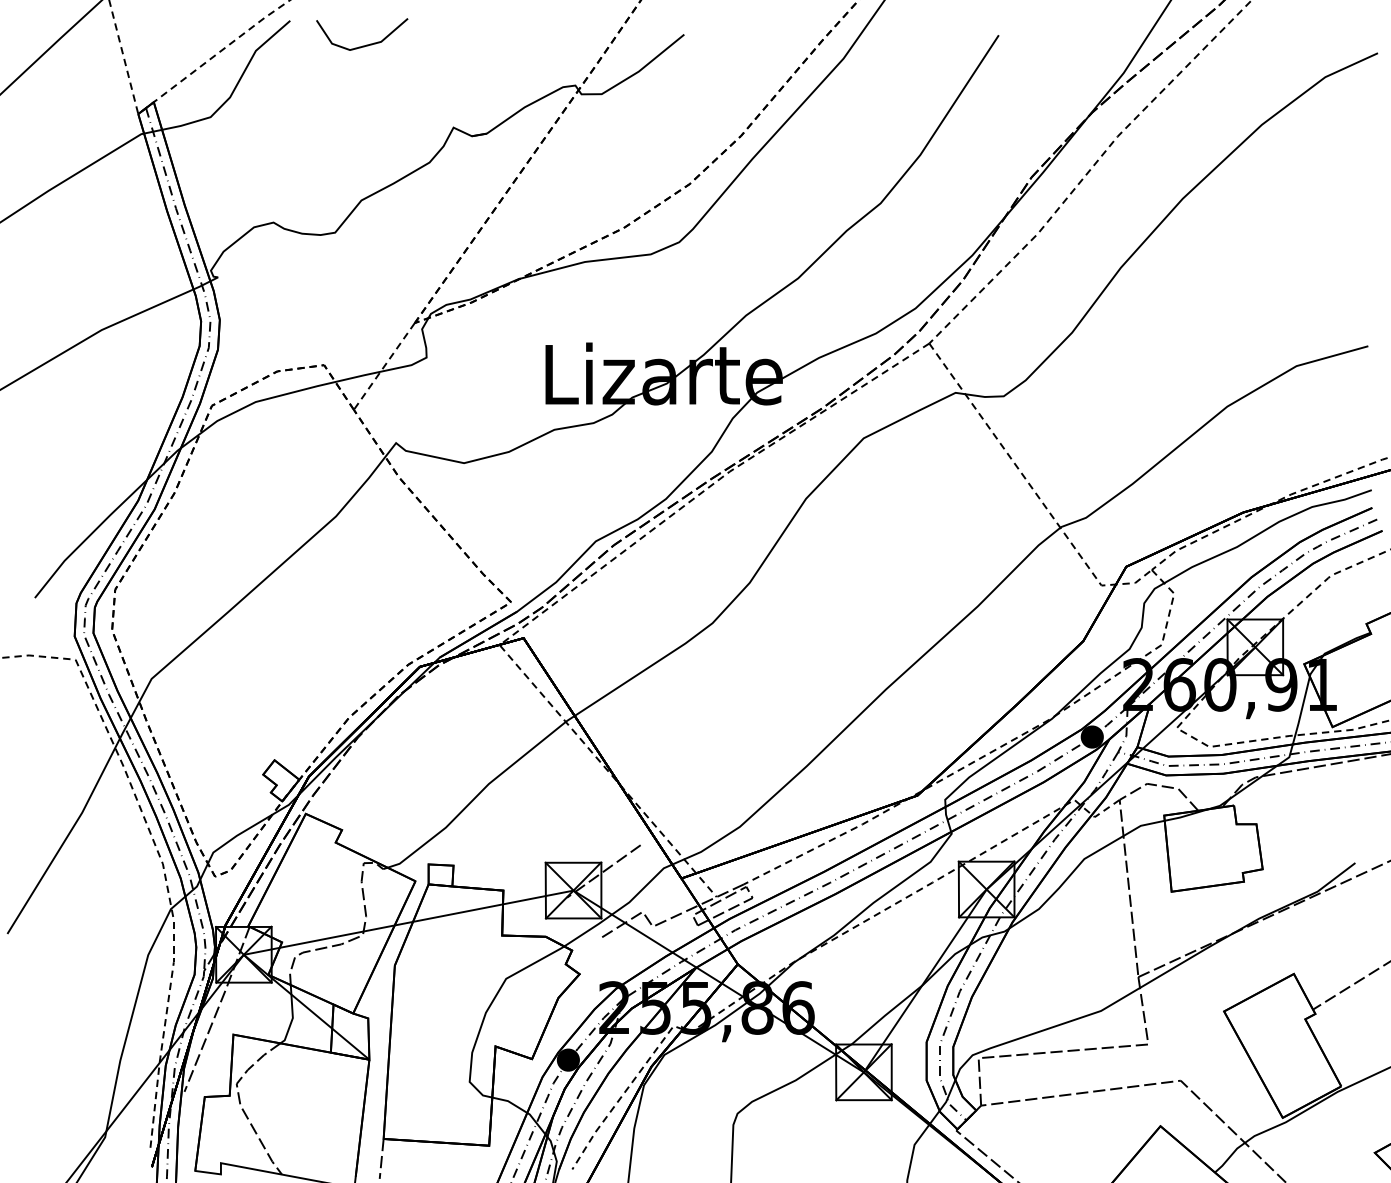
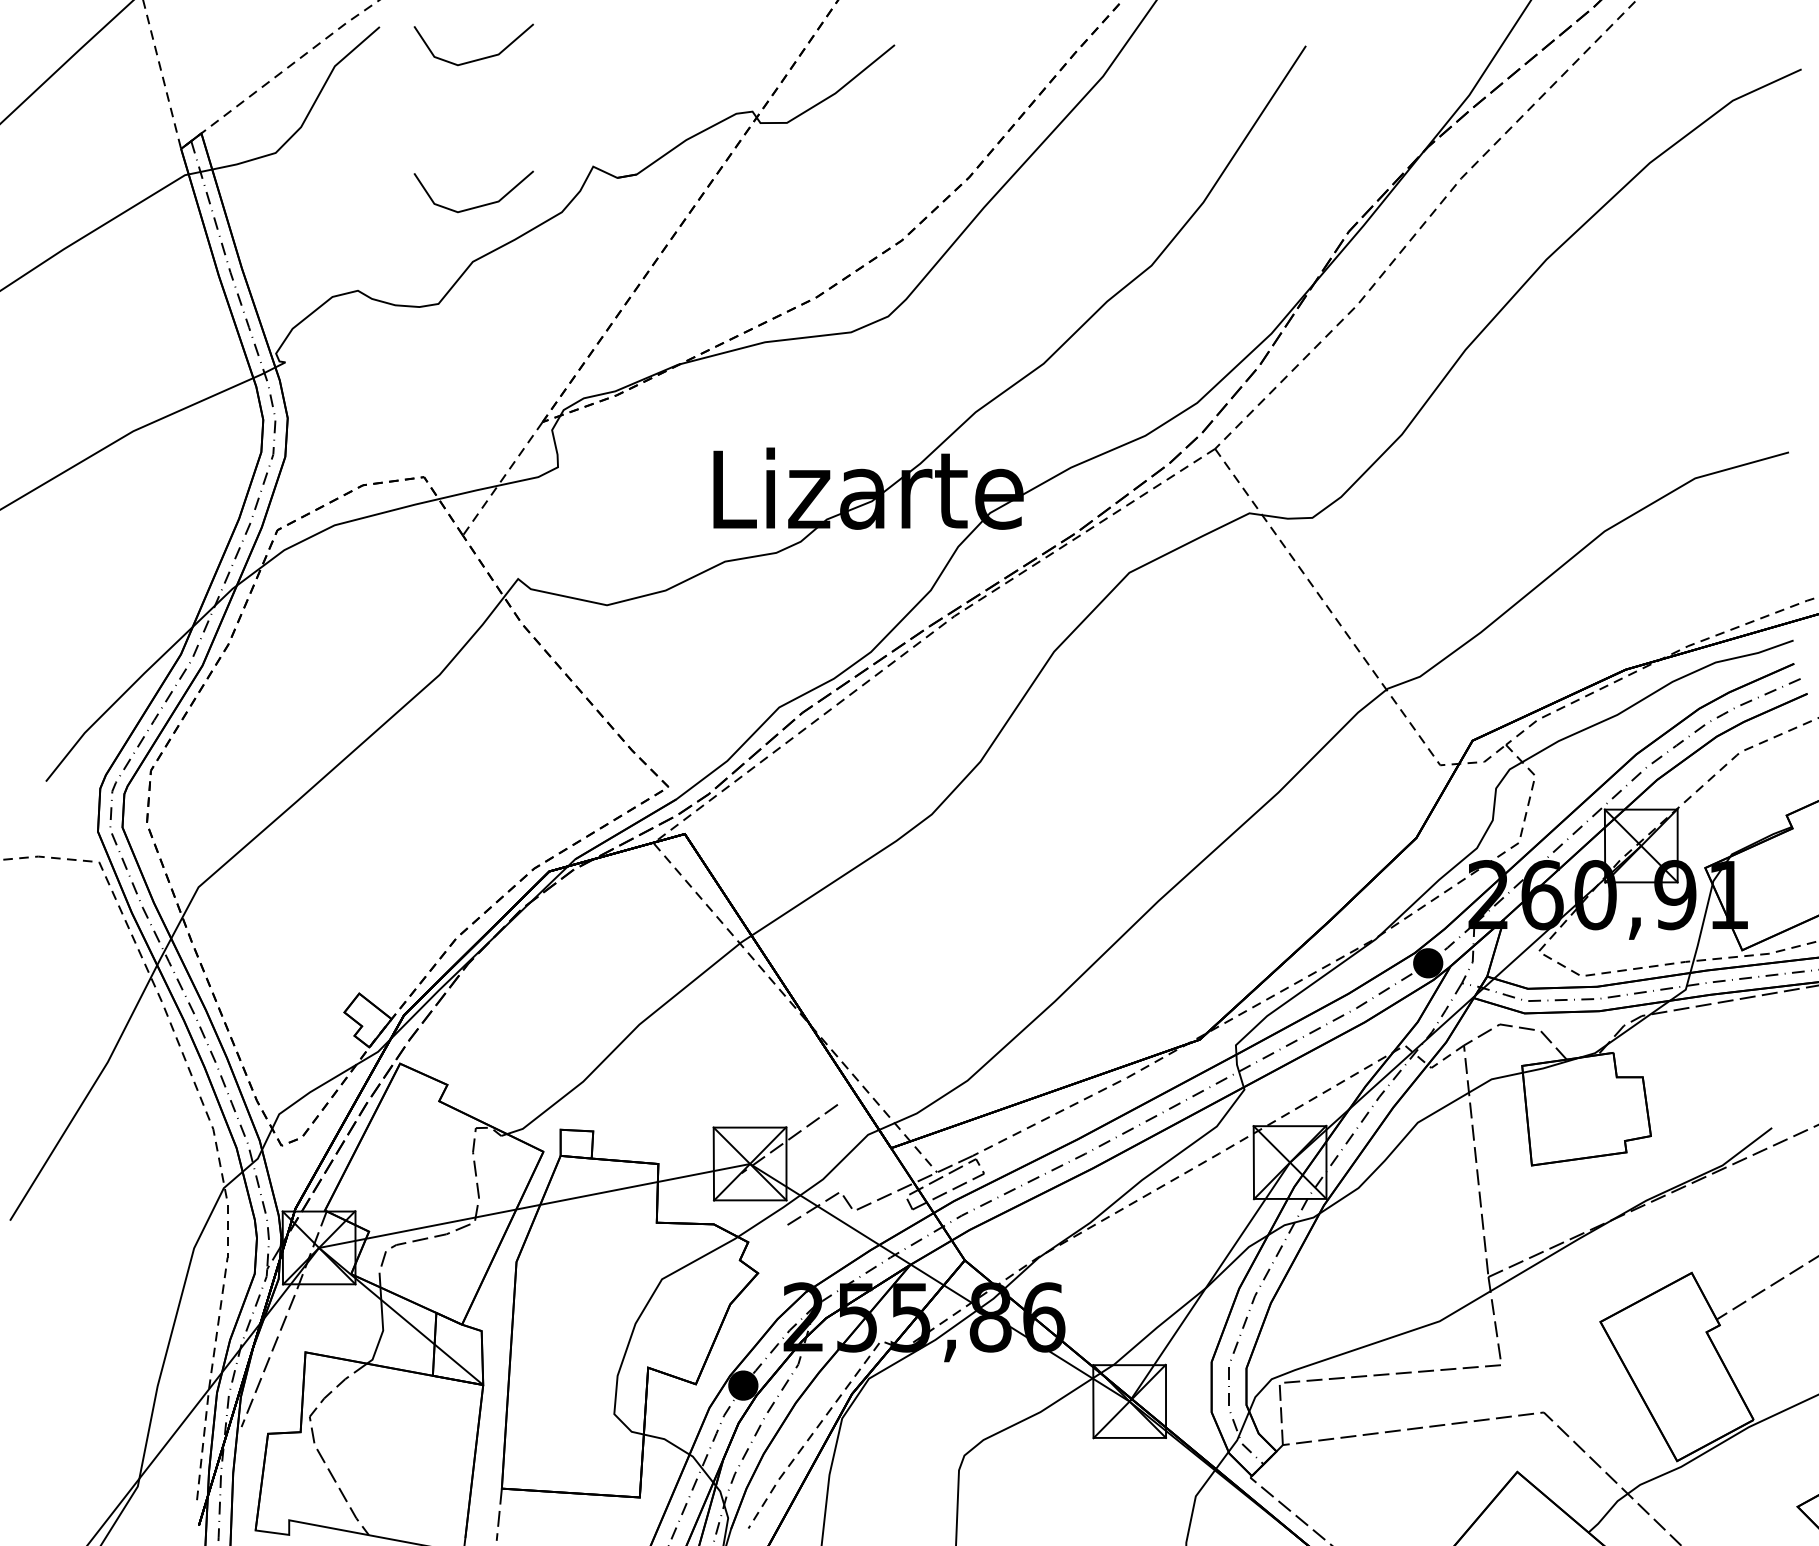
line: (365, 157) -> (478, 205), added

